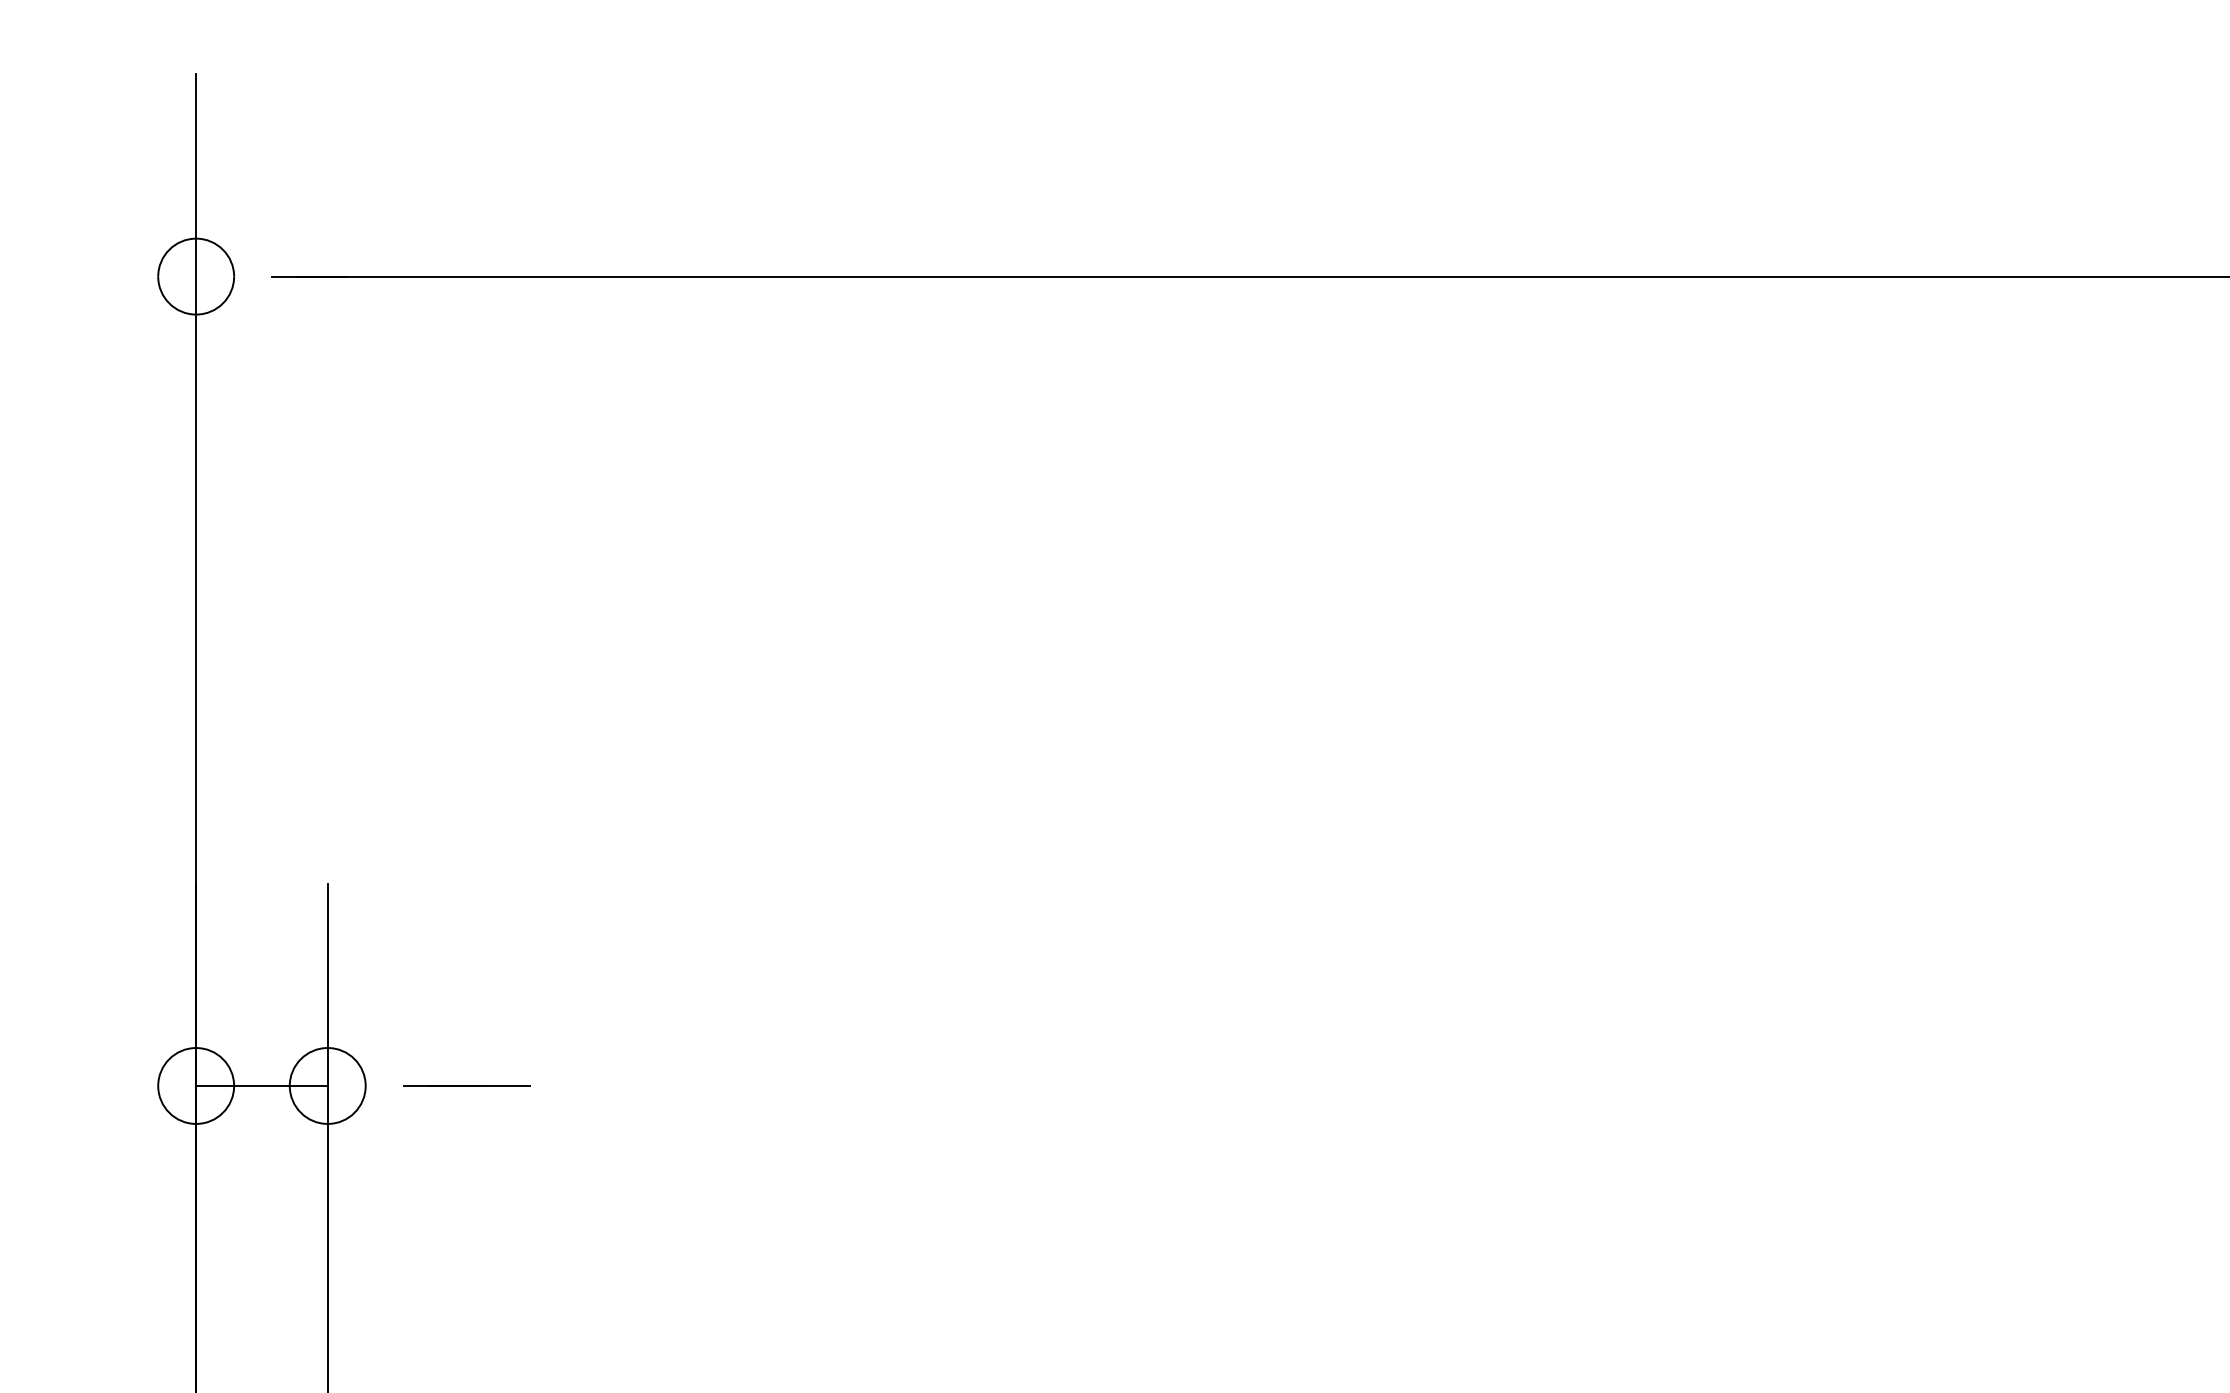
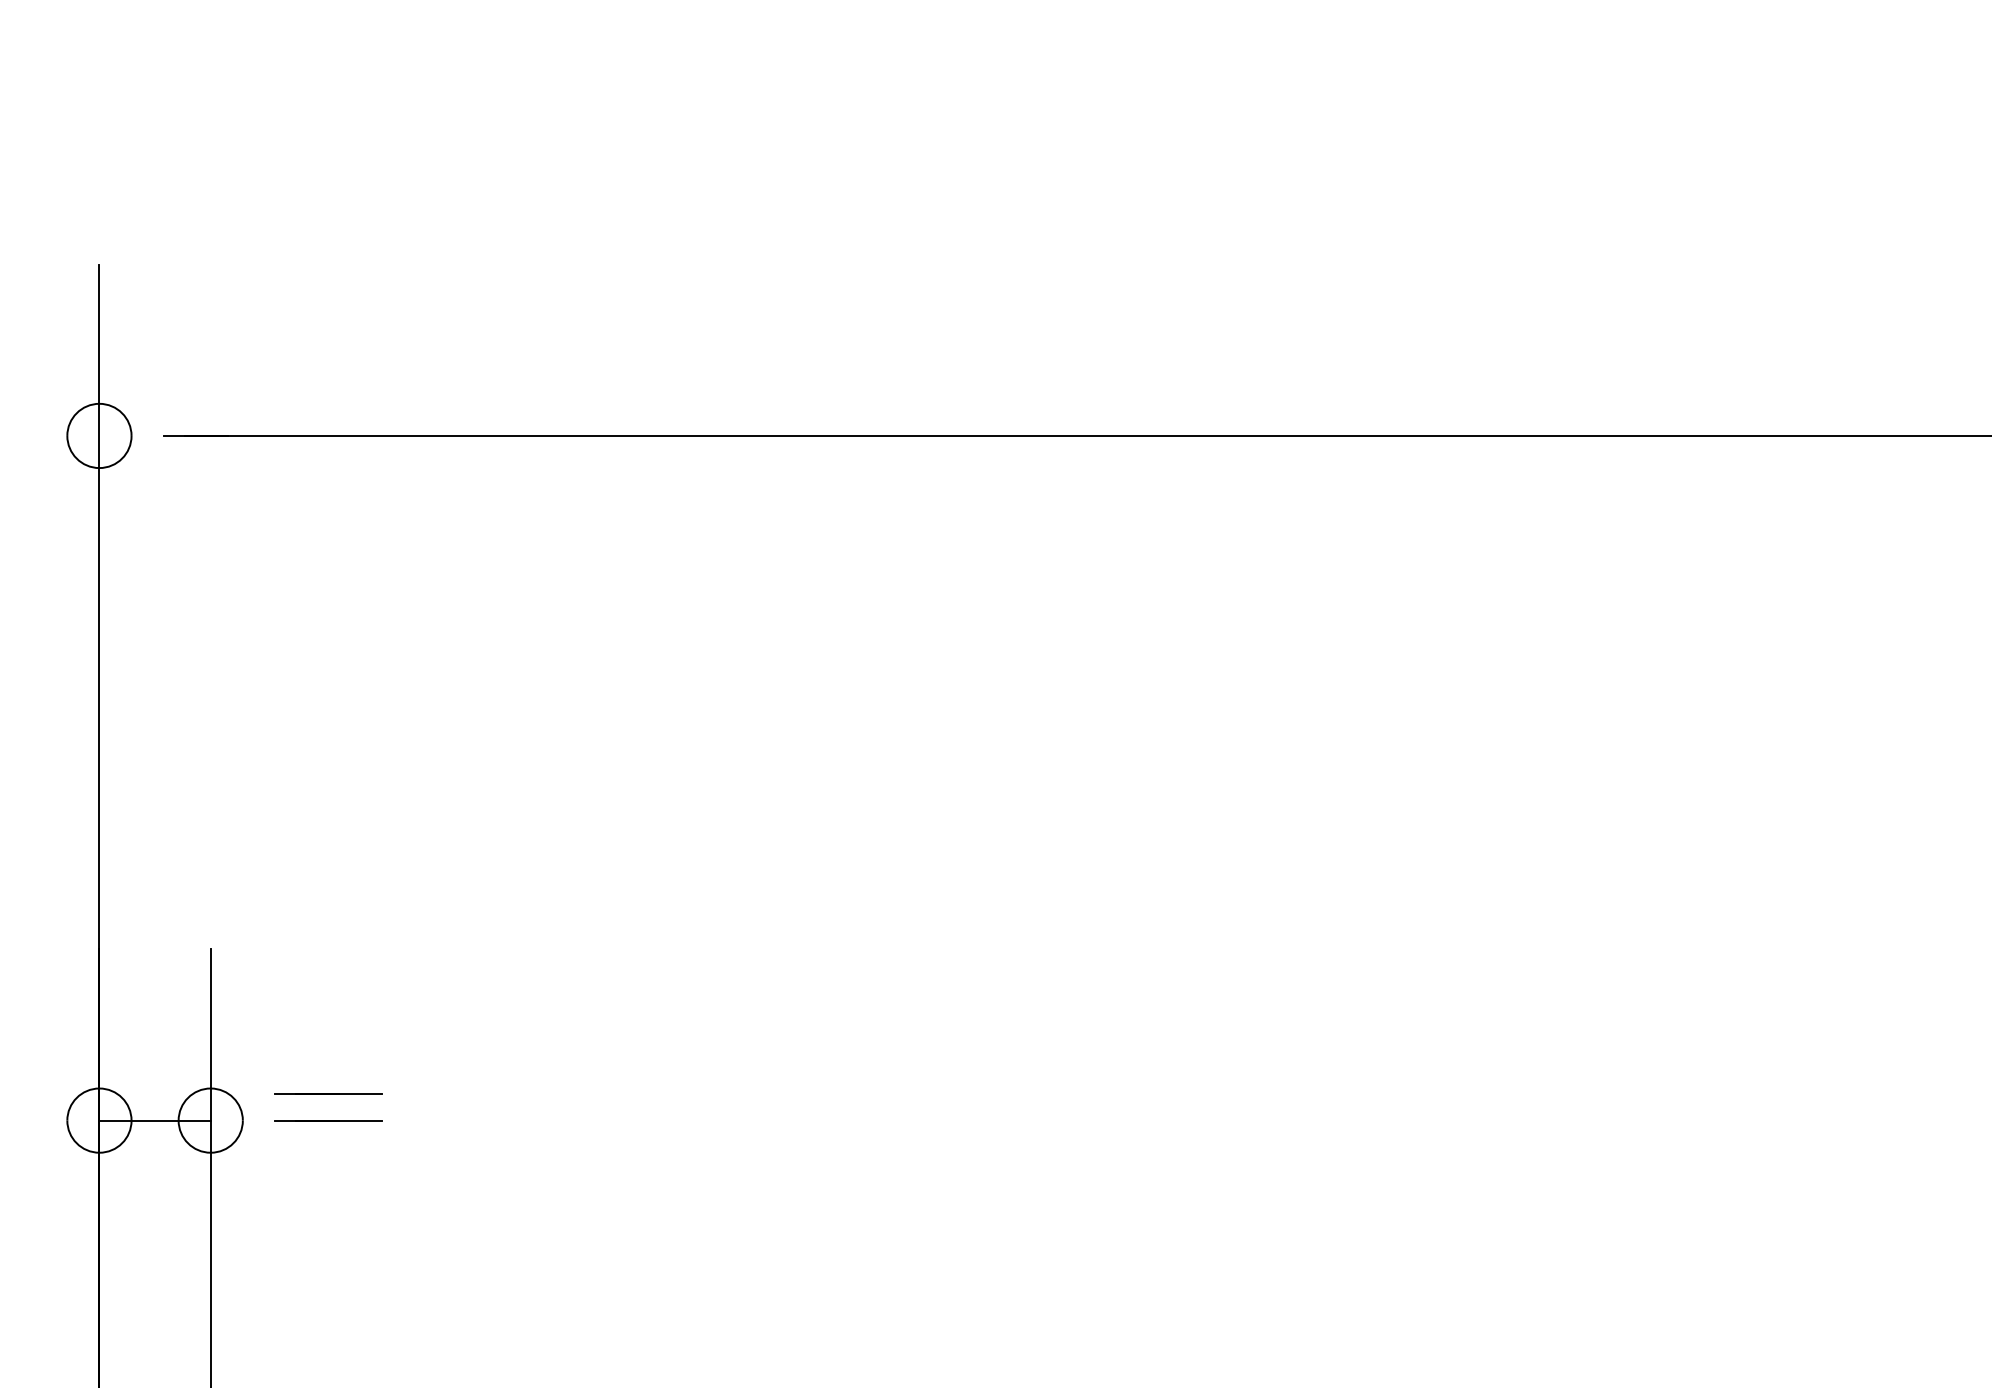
line: (466, 1053) -> (328, 1093), added

